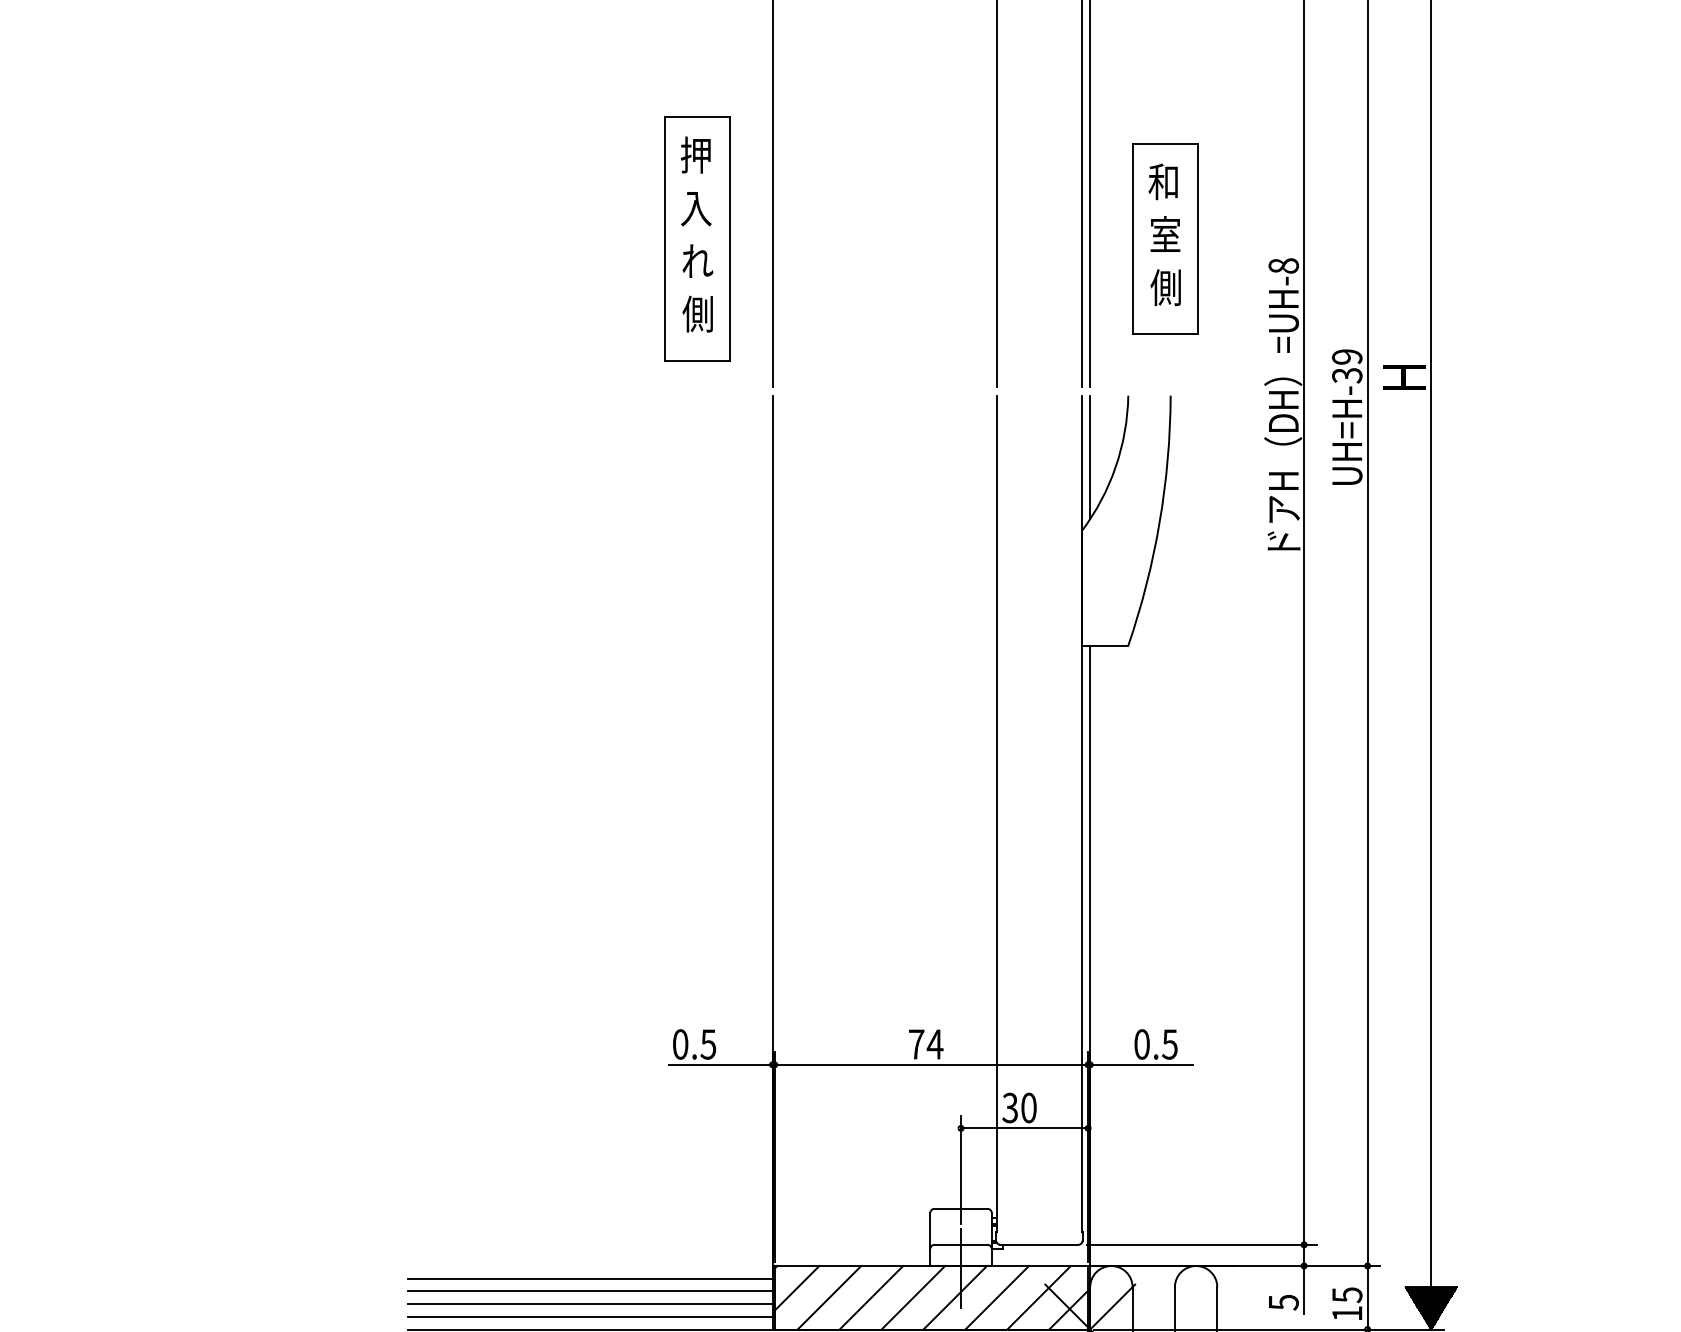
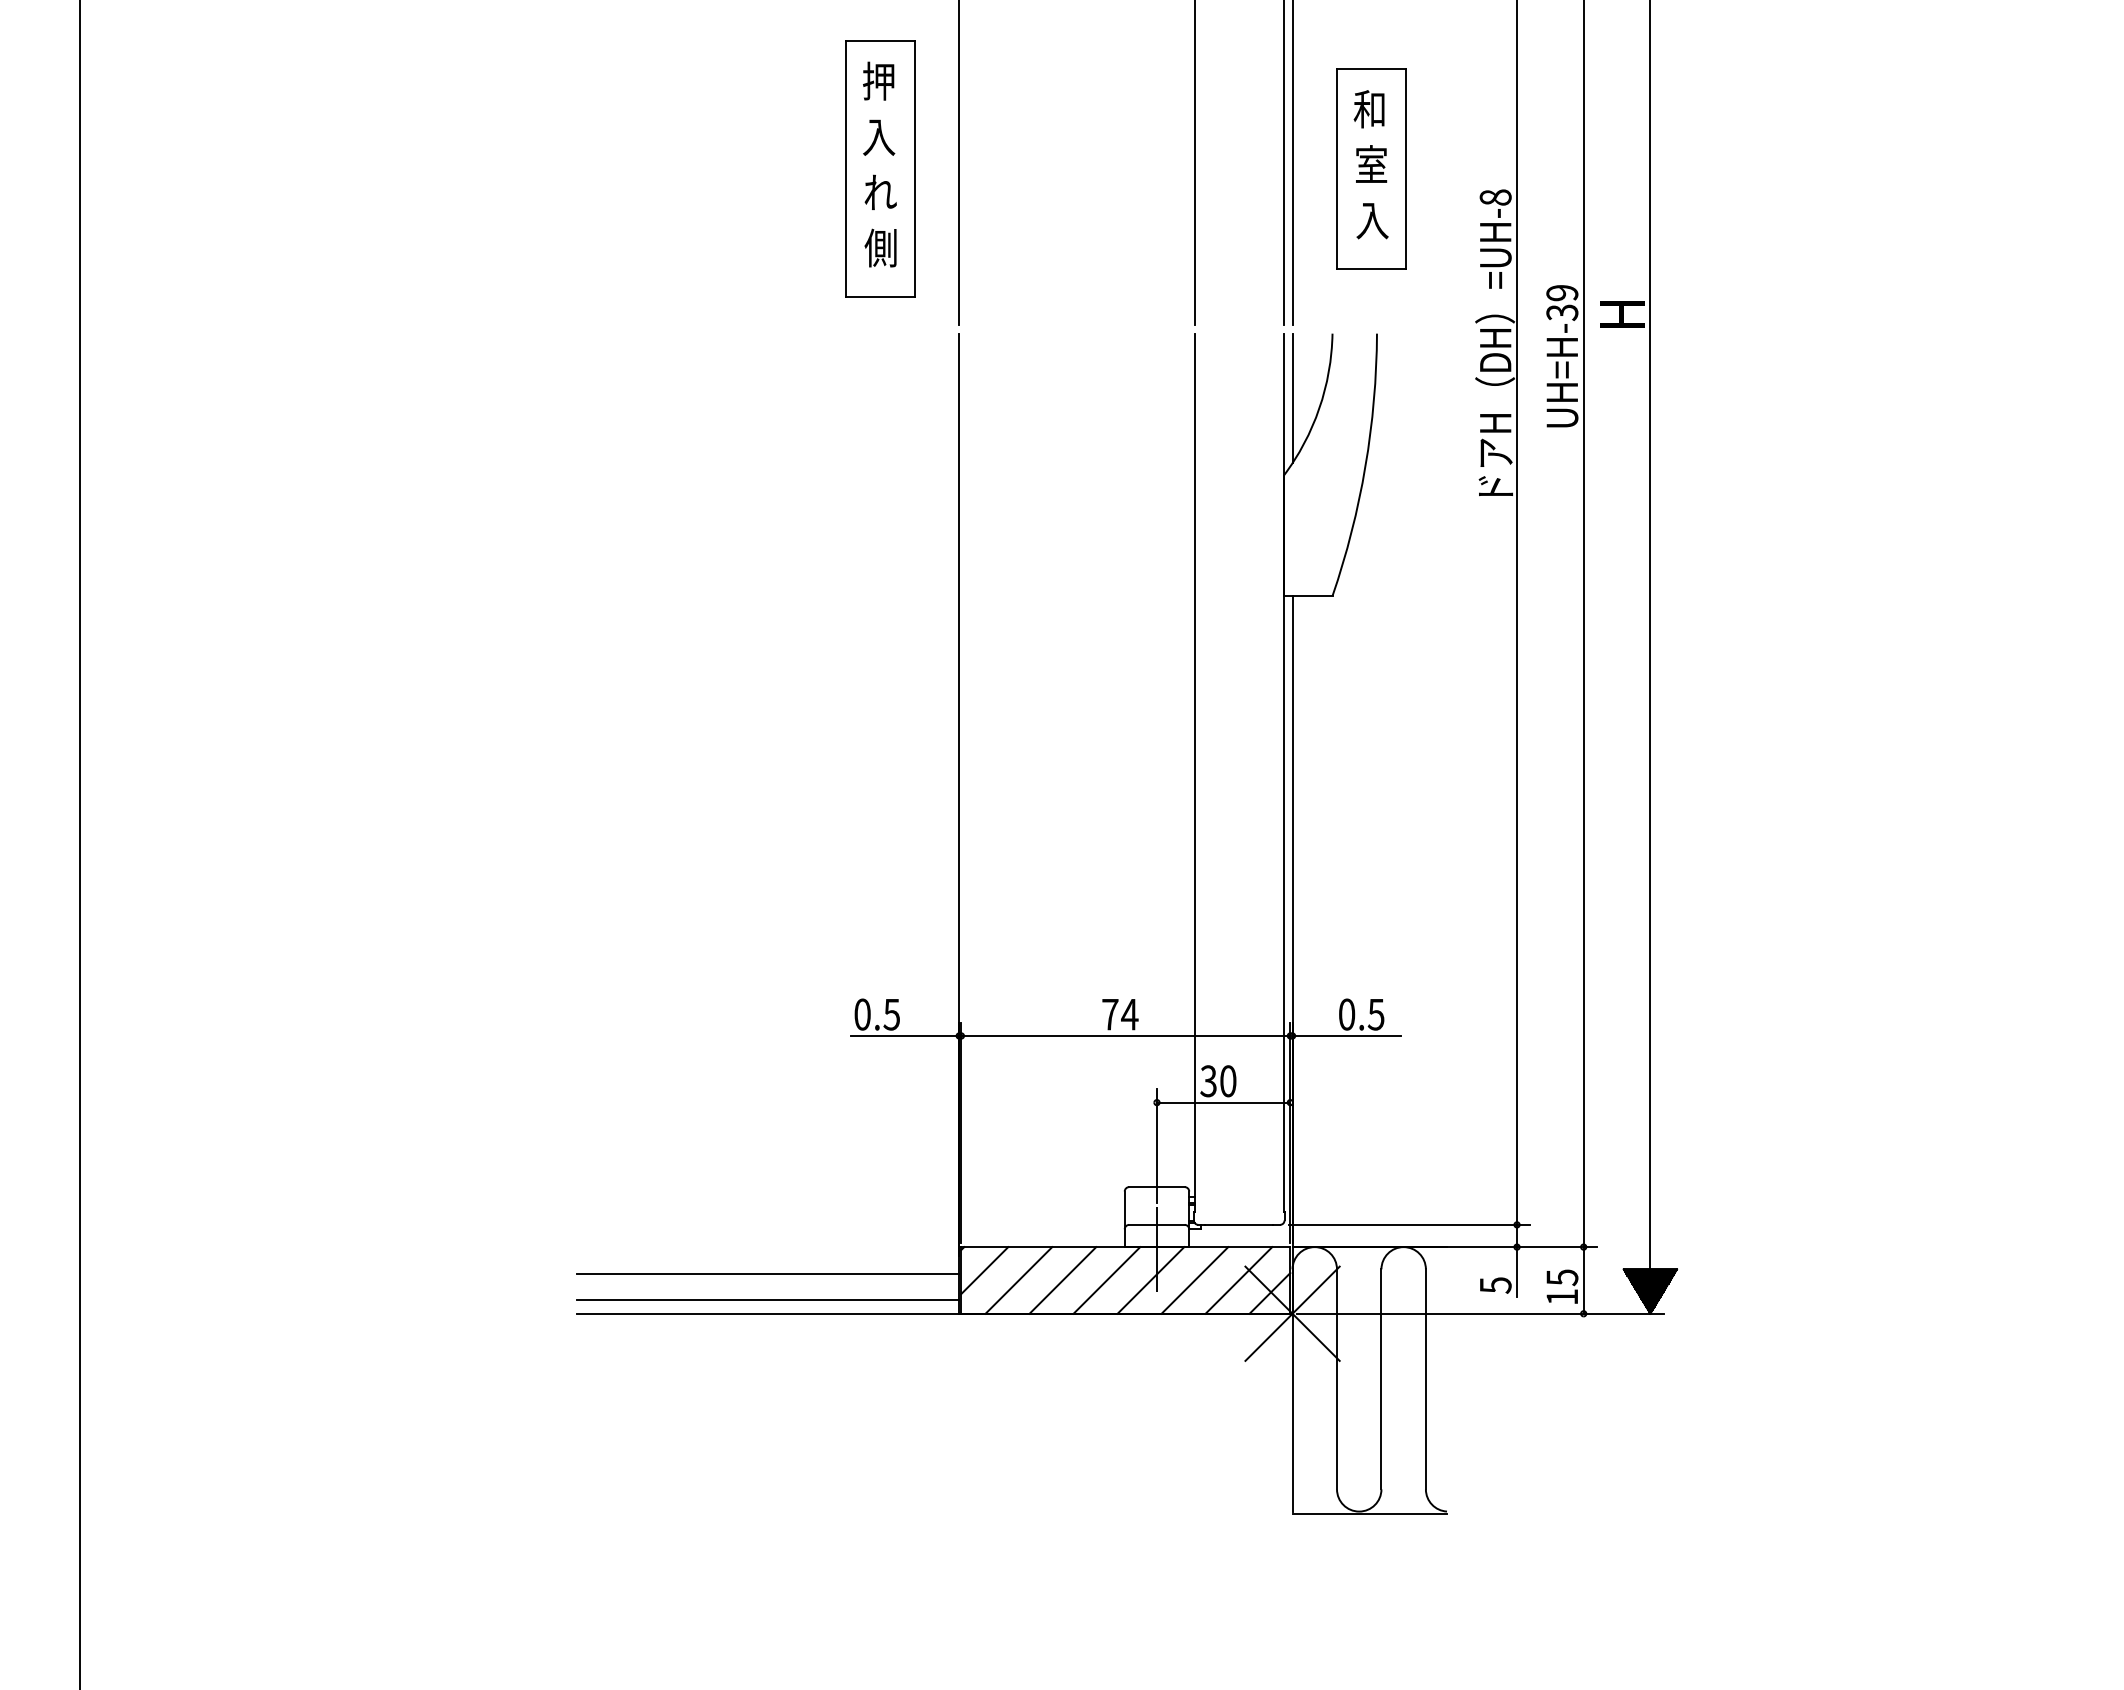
text: (1165, 287) -> (1371, 220), 側 -> 入
line: (589, 1278) -> (767, 1260), removed
line: (589, 1304) -> (767, 1287), removed

